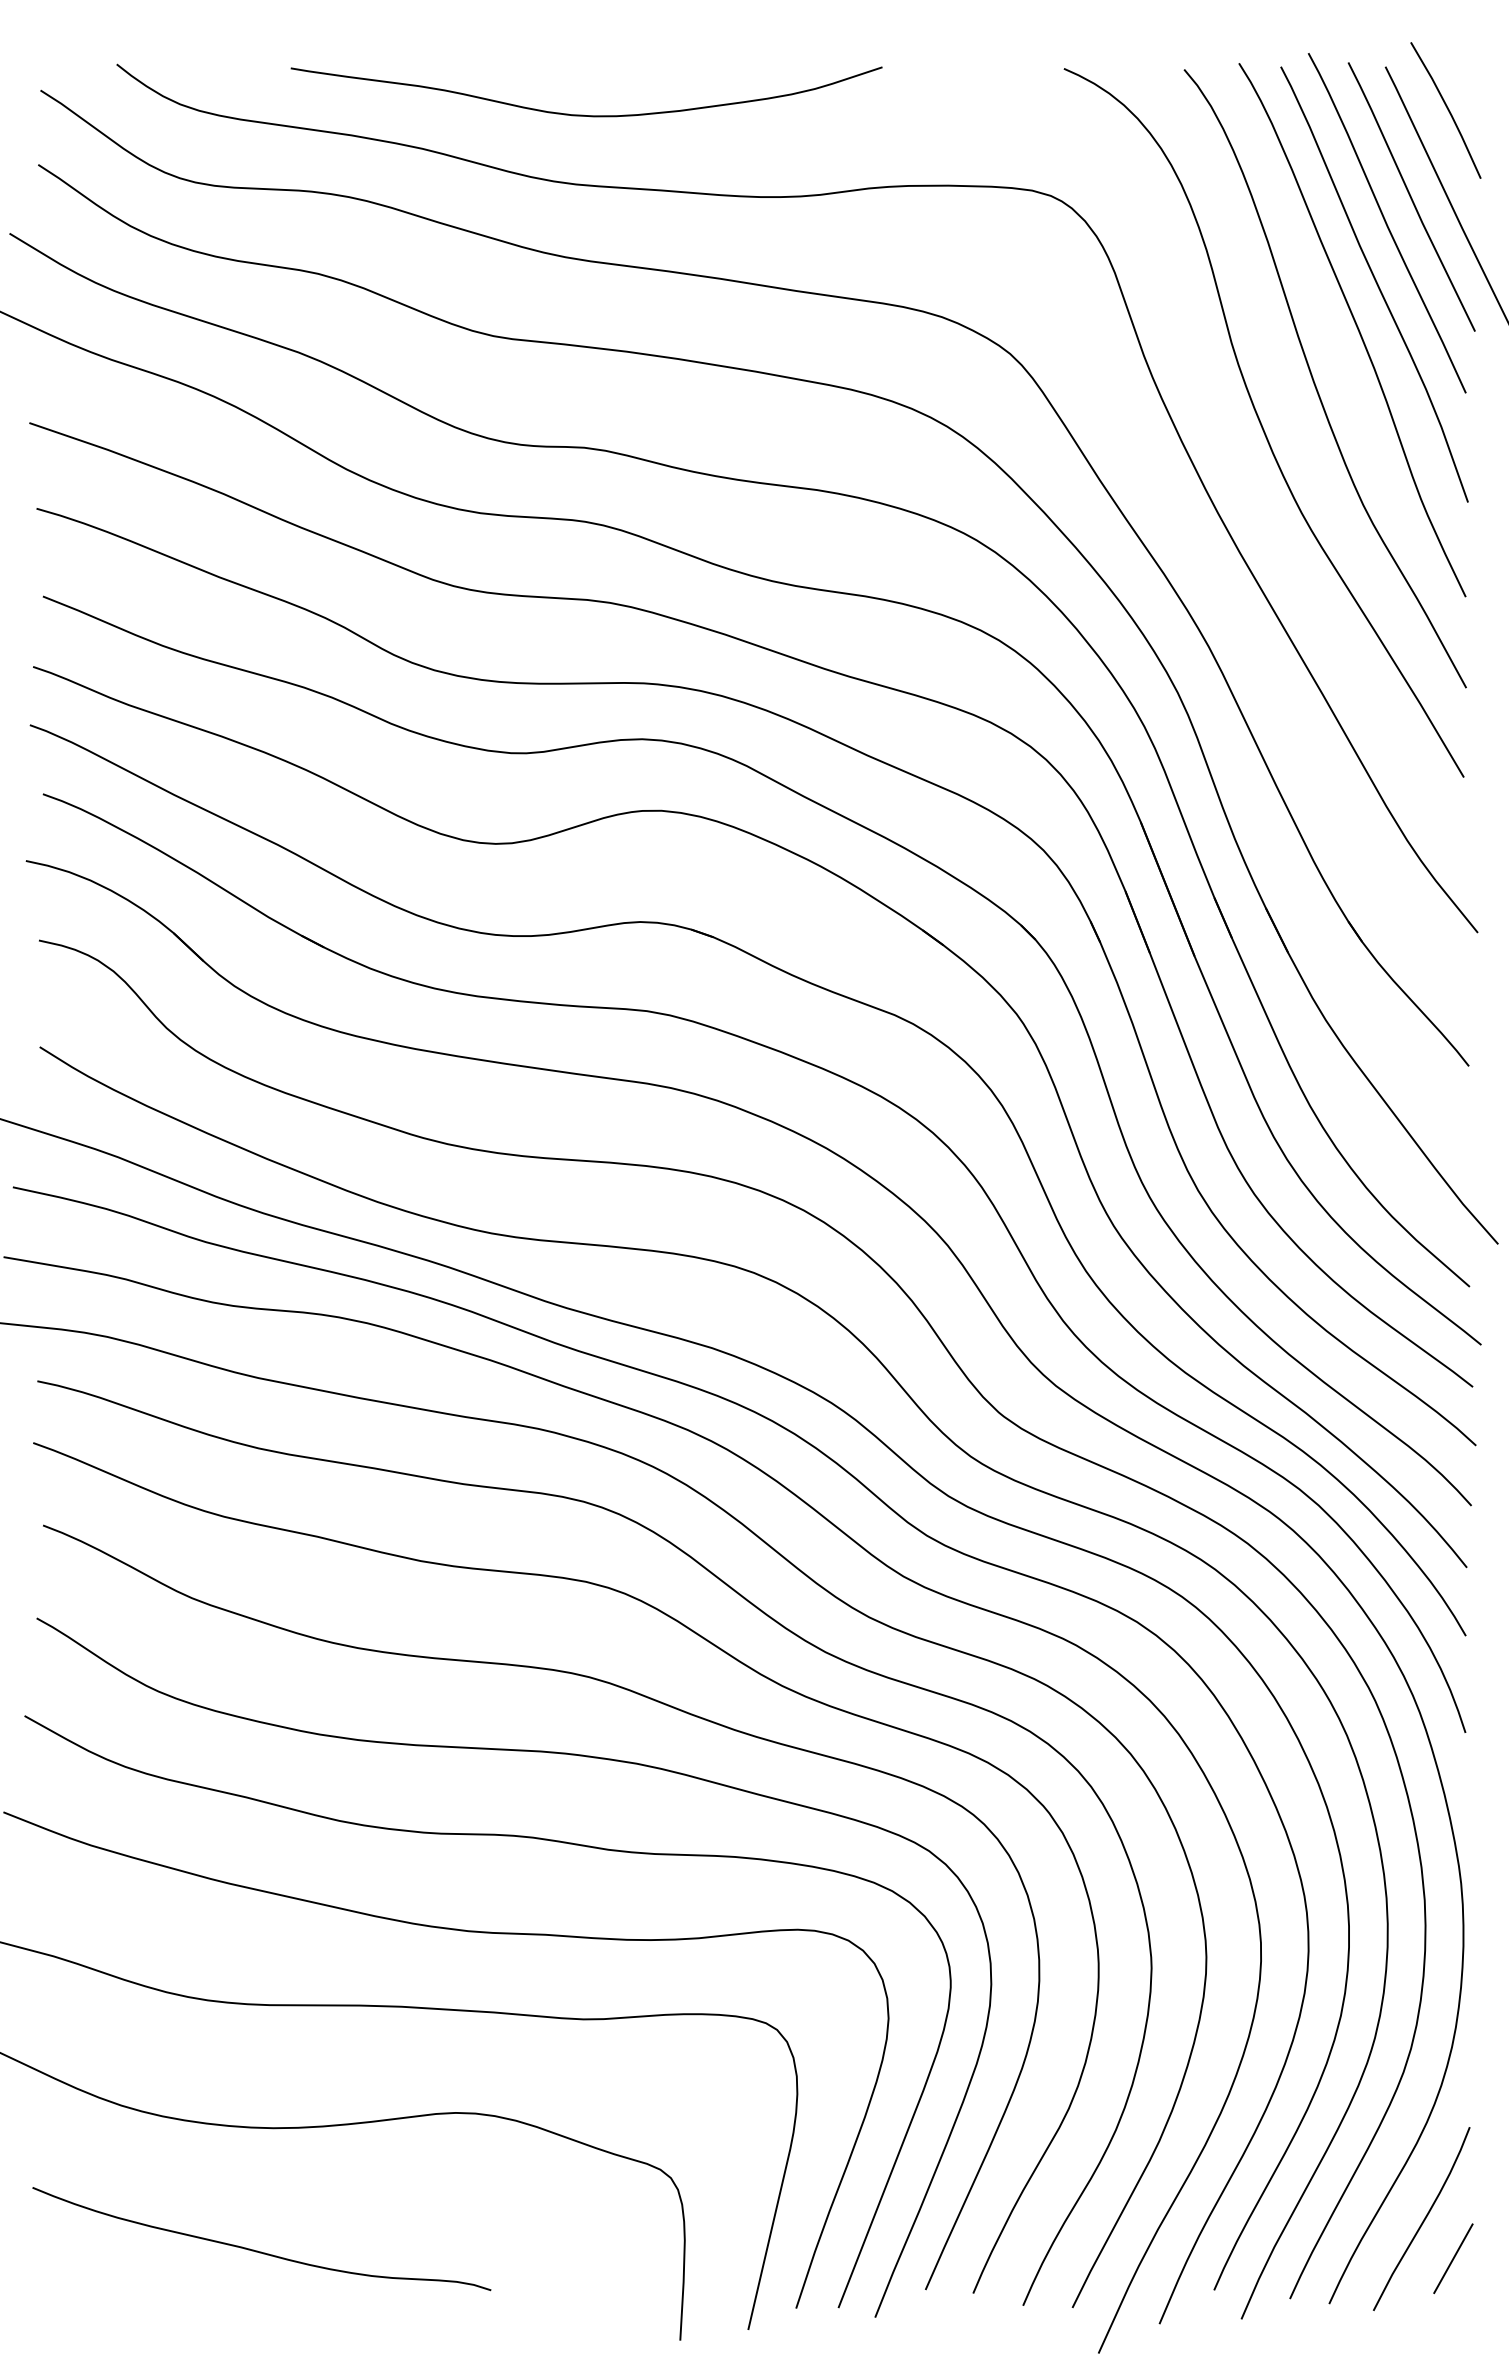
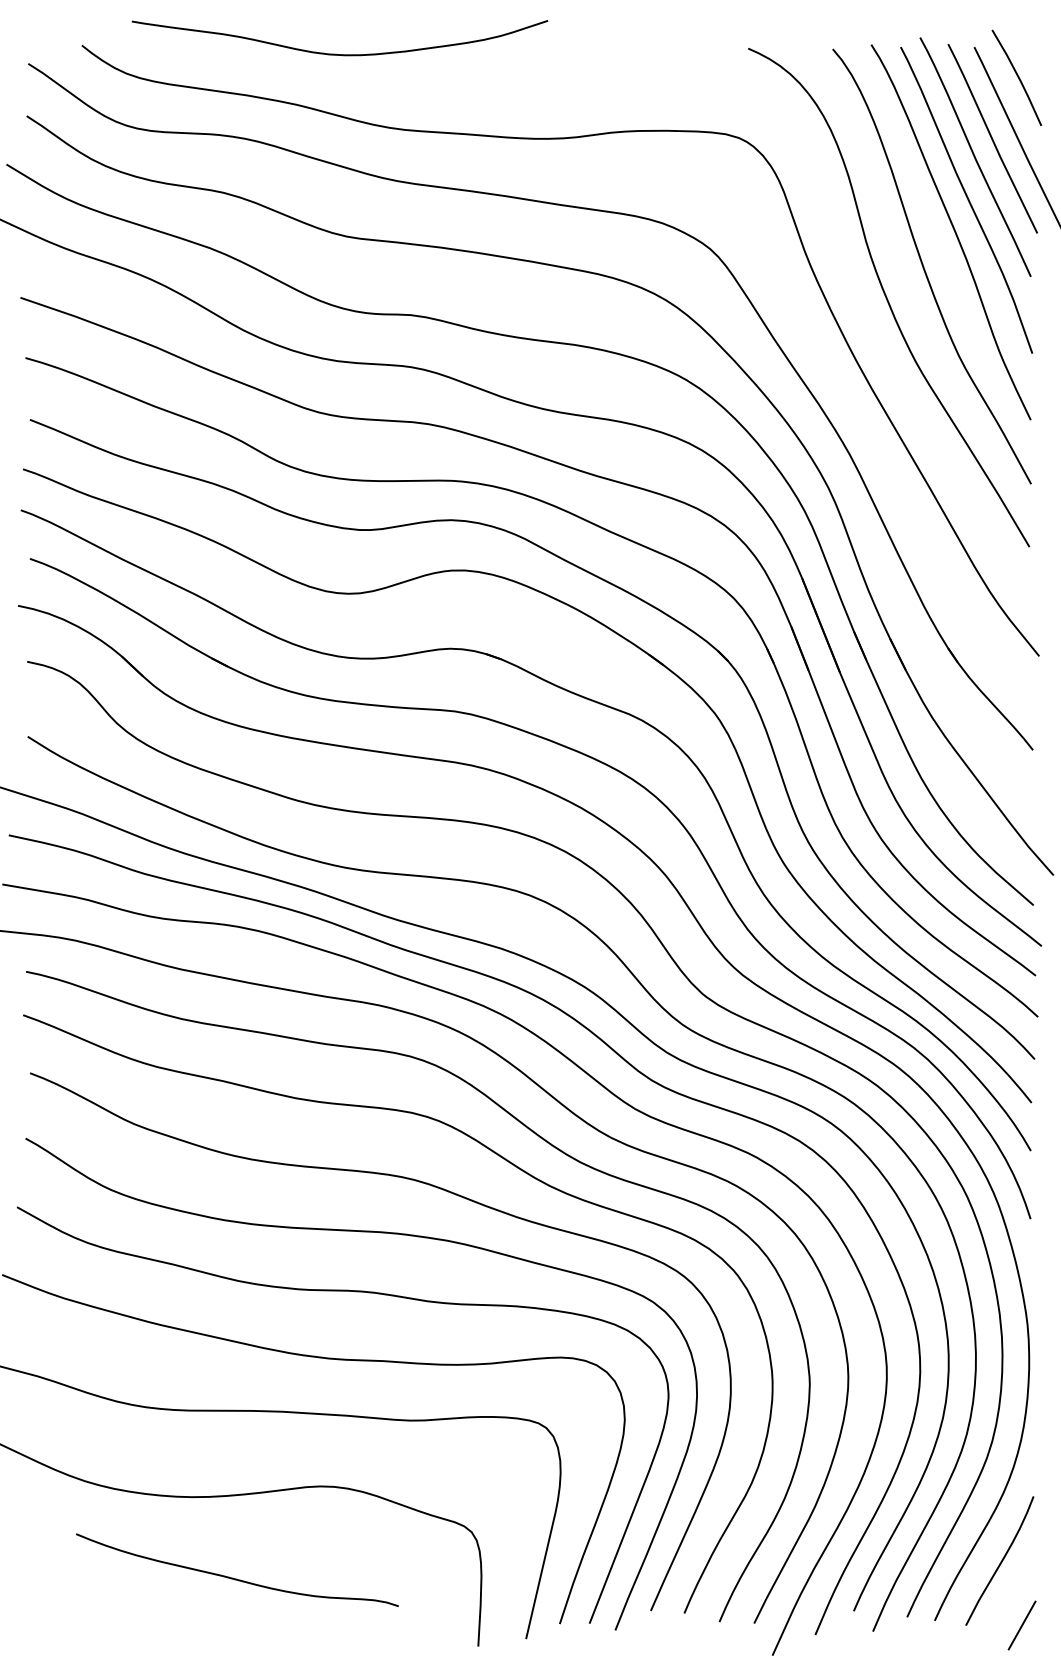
curve: (583, 114) -> (337, 54), moved
curve: (257, 2250) -> (234, 1578), moved
line: (1453, 2258) -> (1022, 1625), moved

